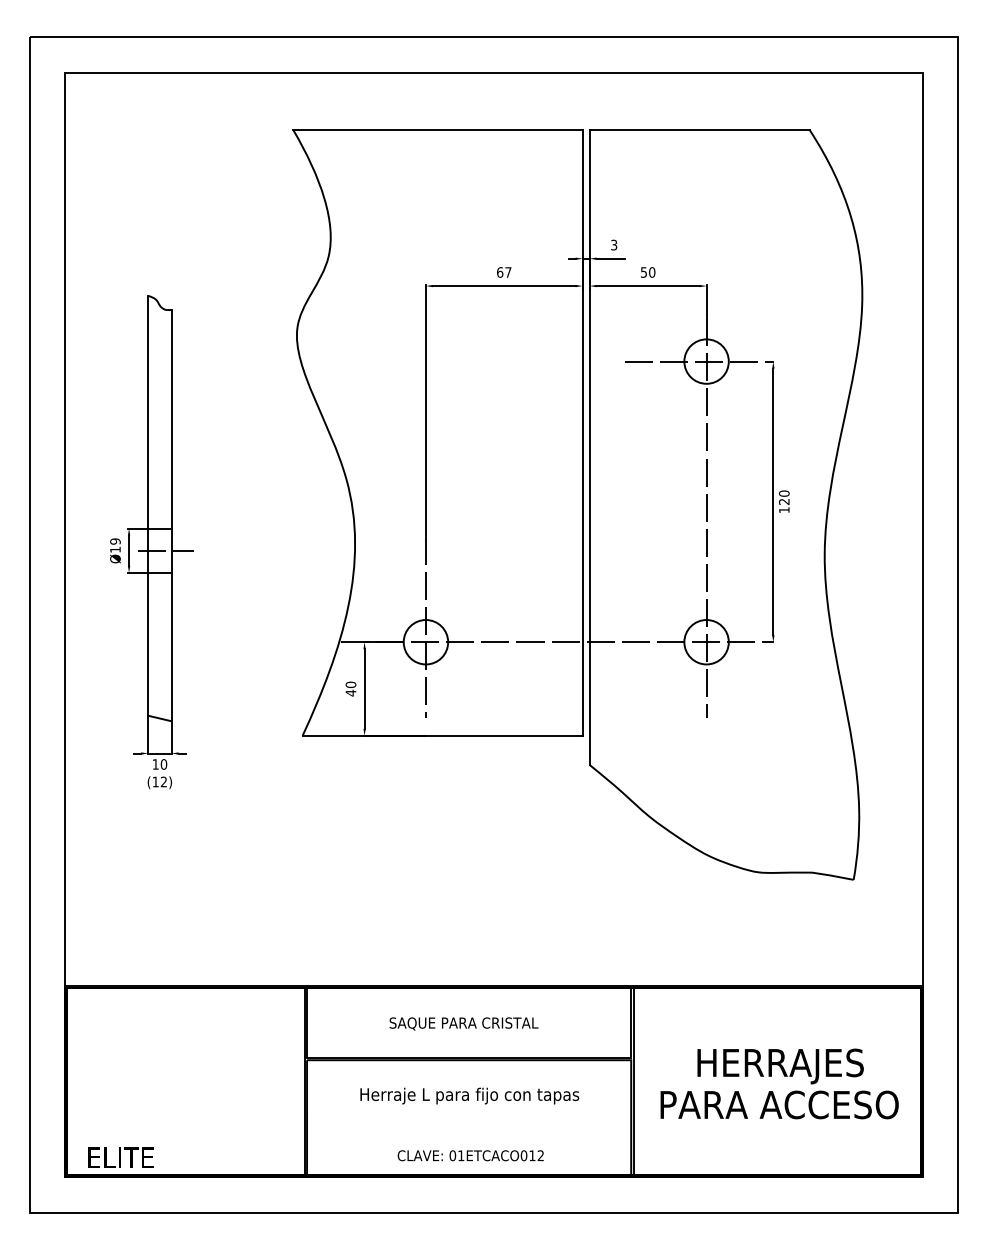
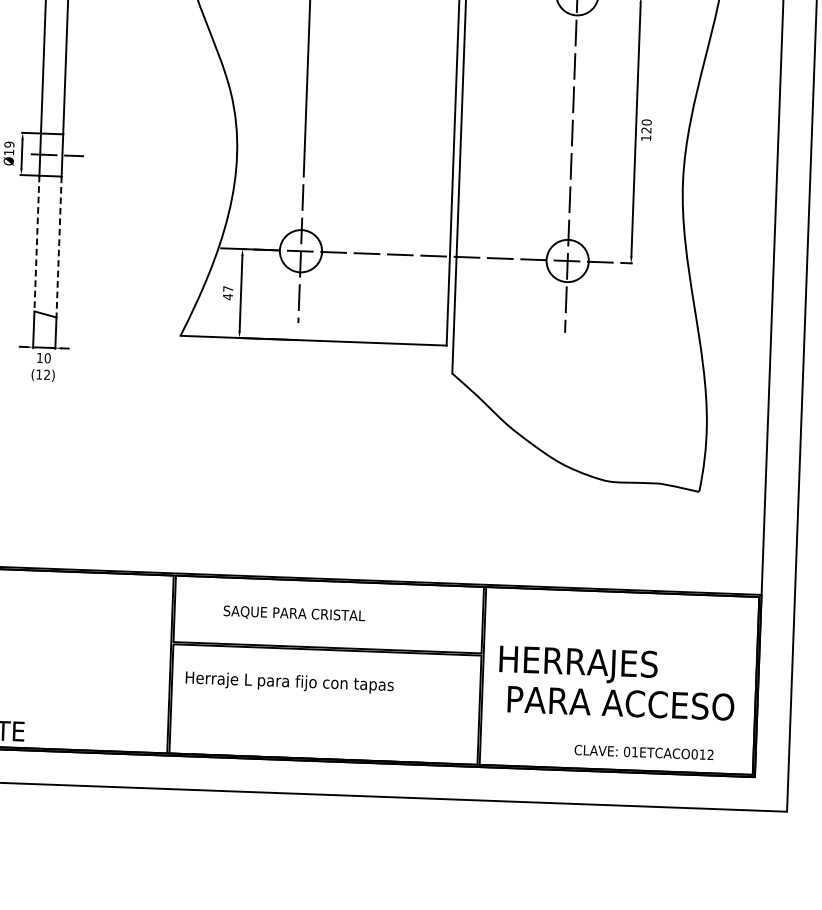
line: (148, 644) -> (37, 243), solid -> dashed
line: (171, 647) -> (58, 247), solid -> dashed
text: (350, 684) -> (227, 288), 40 -> 47
text: (463, 1023) -> (293, 613), moved
text: (780, 1066) -> (578, 665), moved
text: (469, 1095) -> (289, 682), moved
text: (470, 1155) -> (643, 752), moved

